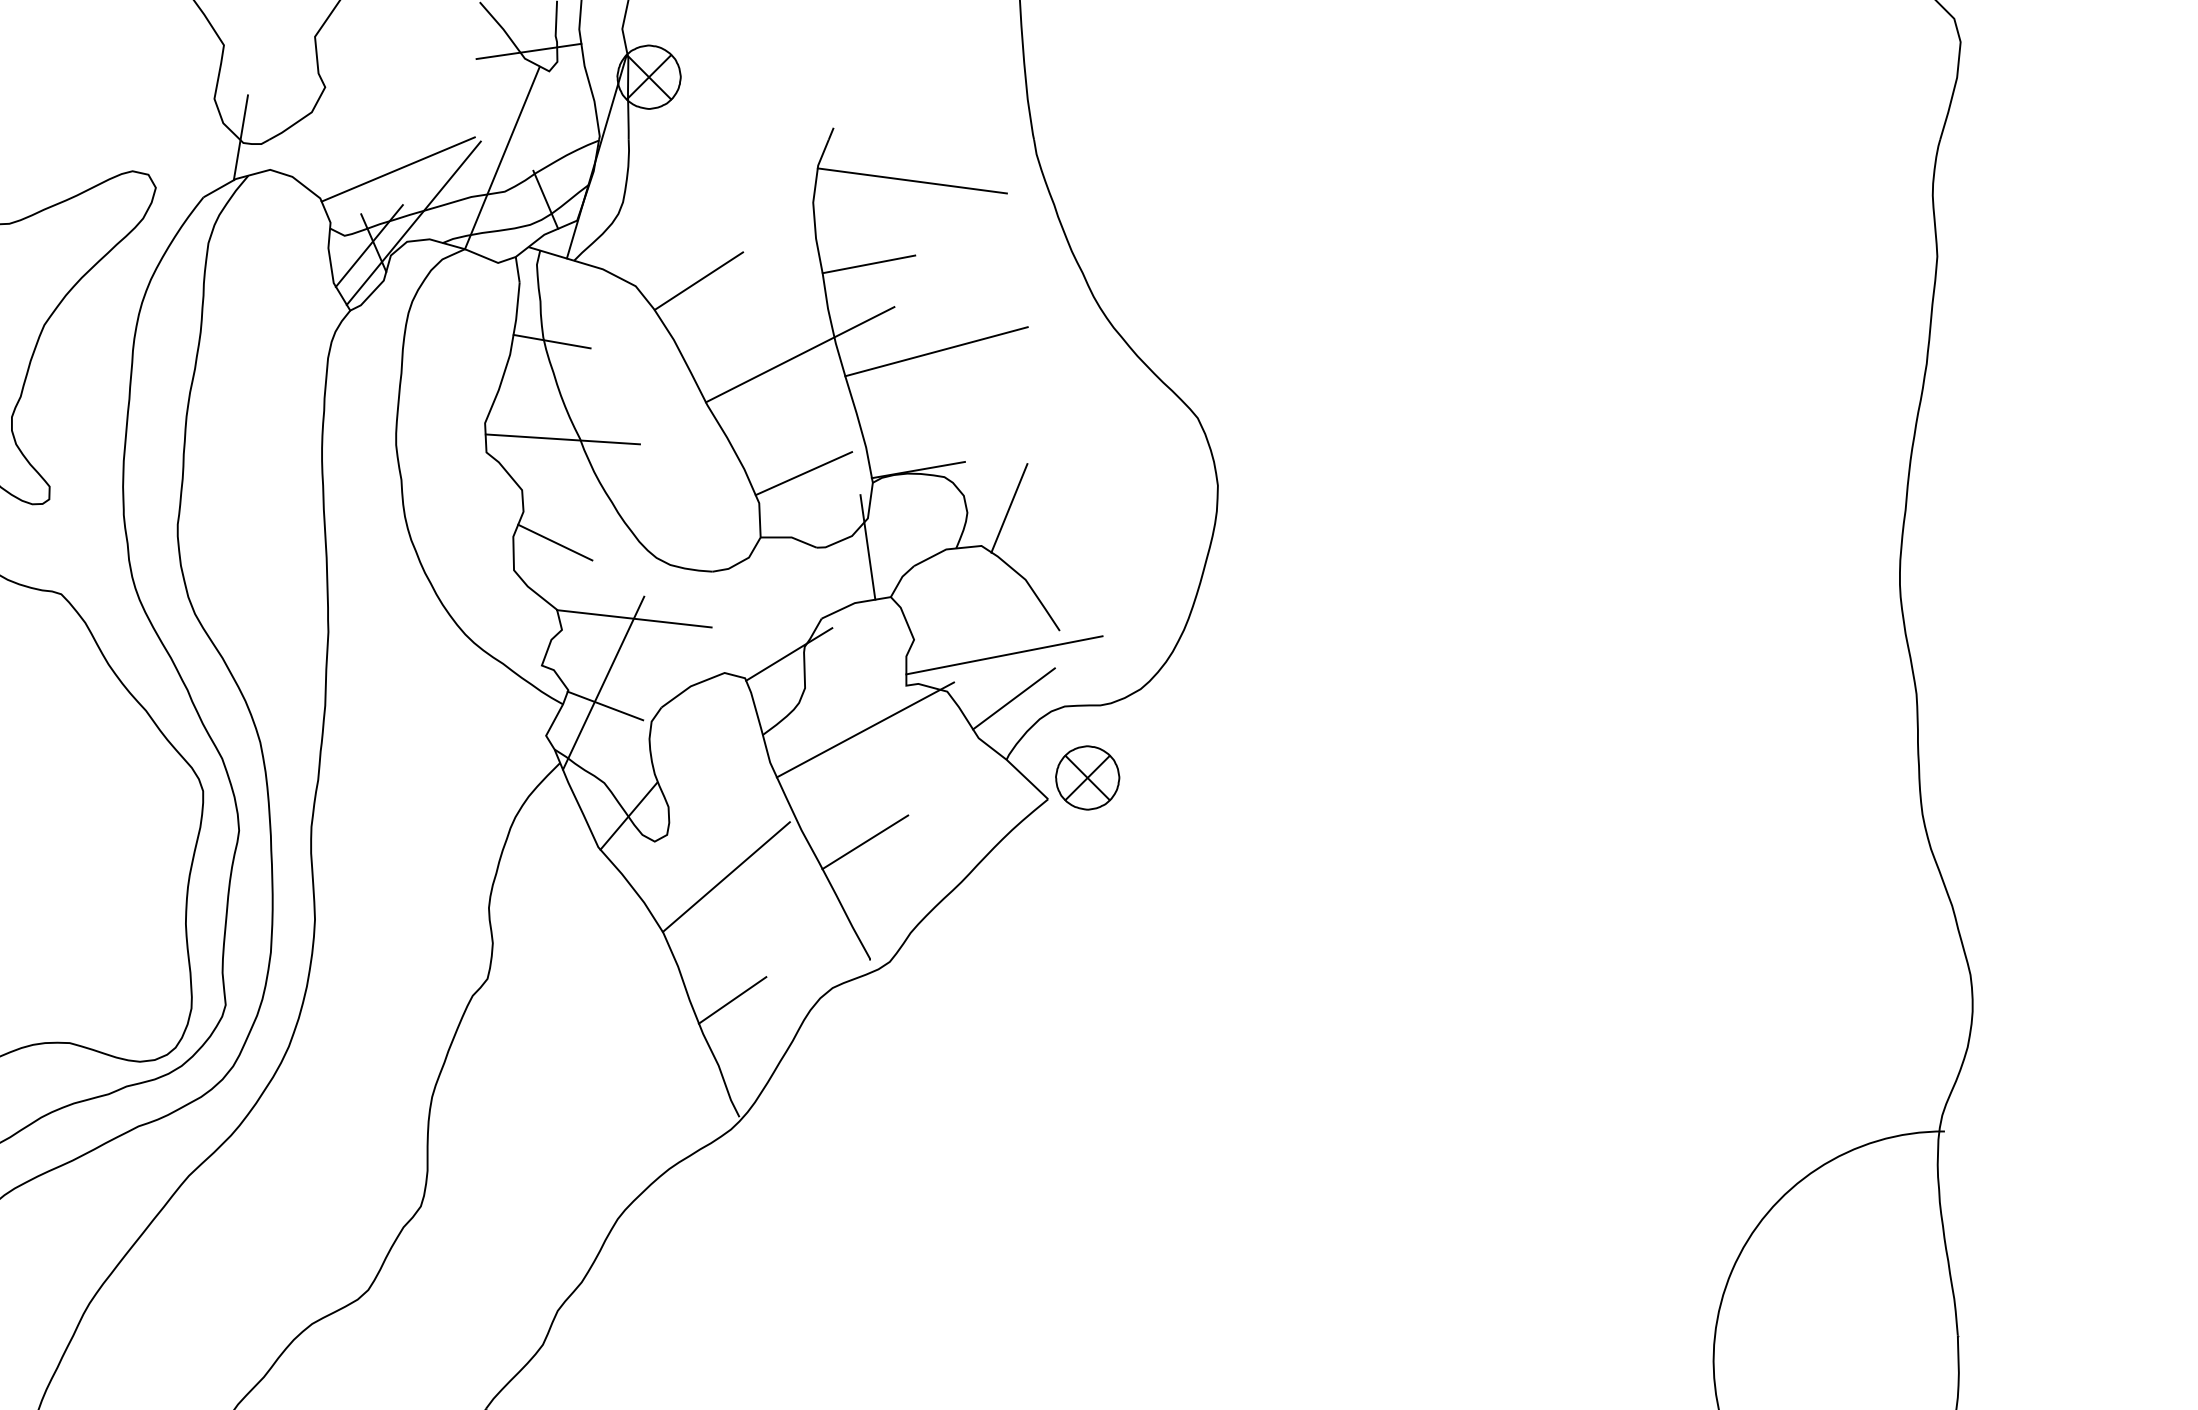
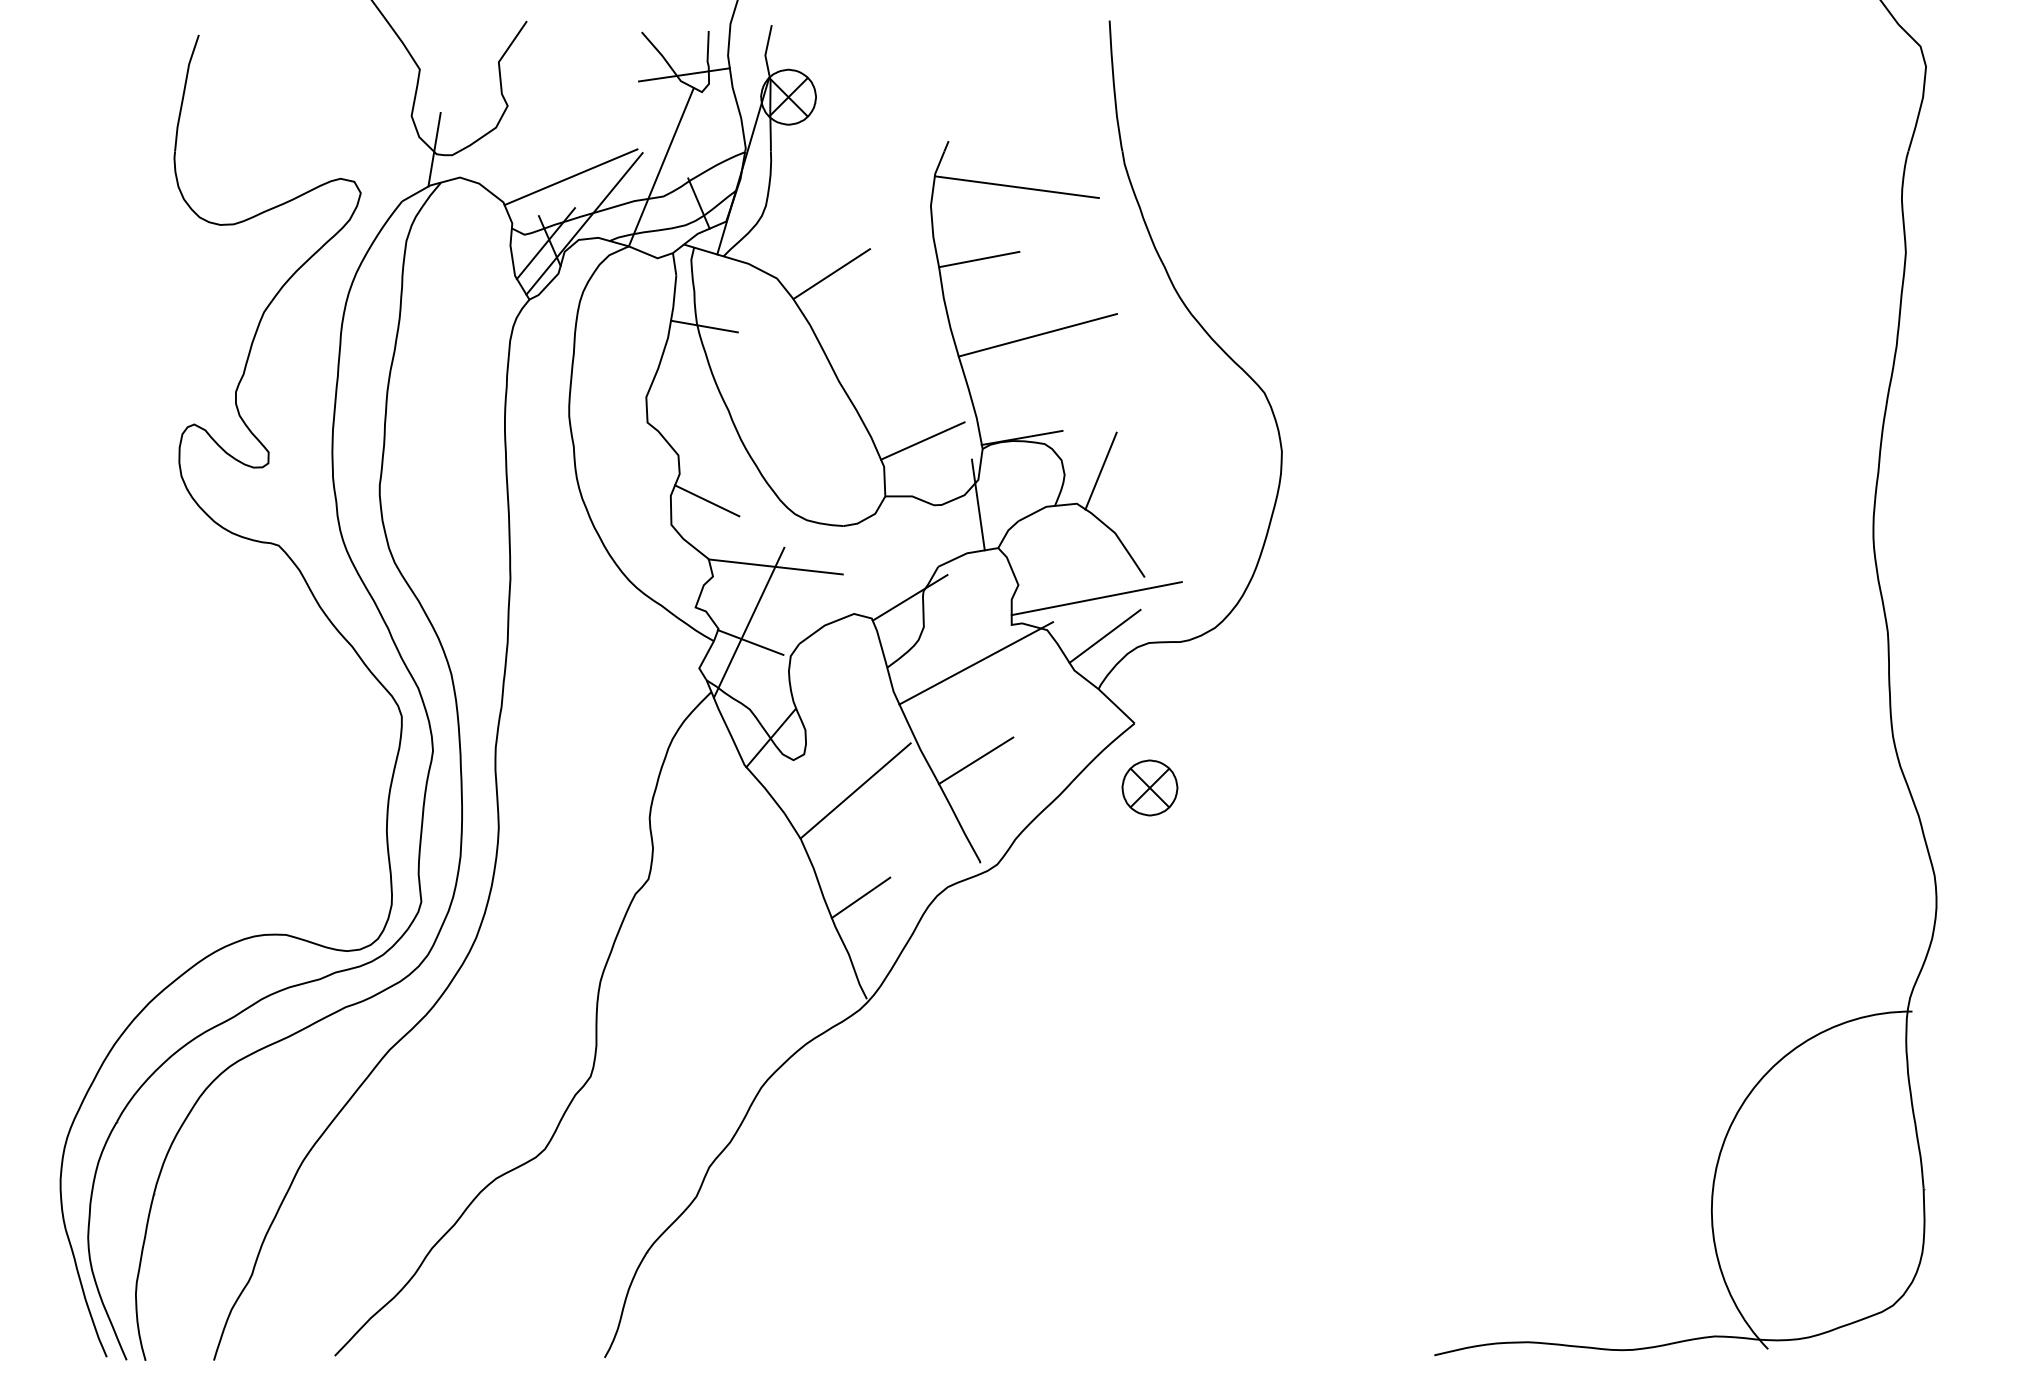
line: (800, 354) -> (919, 337), removed
line: (562, 439) -> (713, 411), removed
part: (1087, 777) -> (1149, 787), moved

